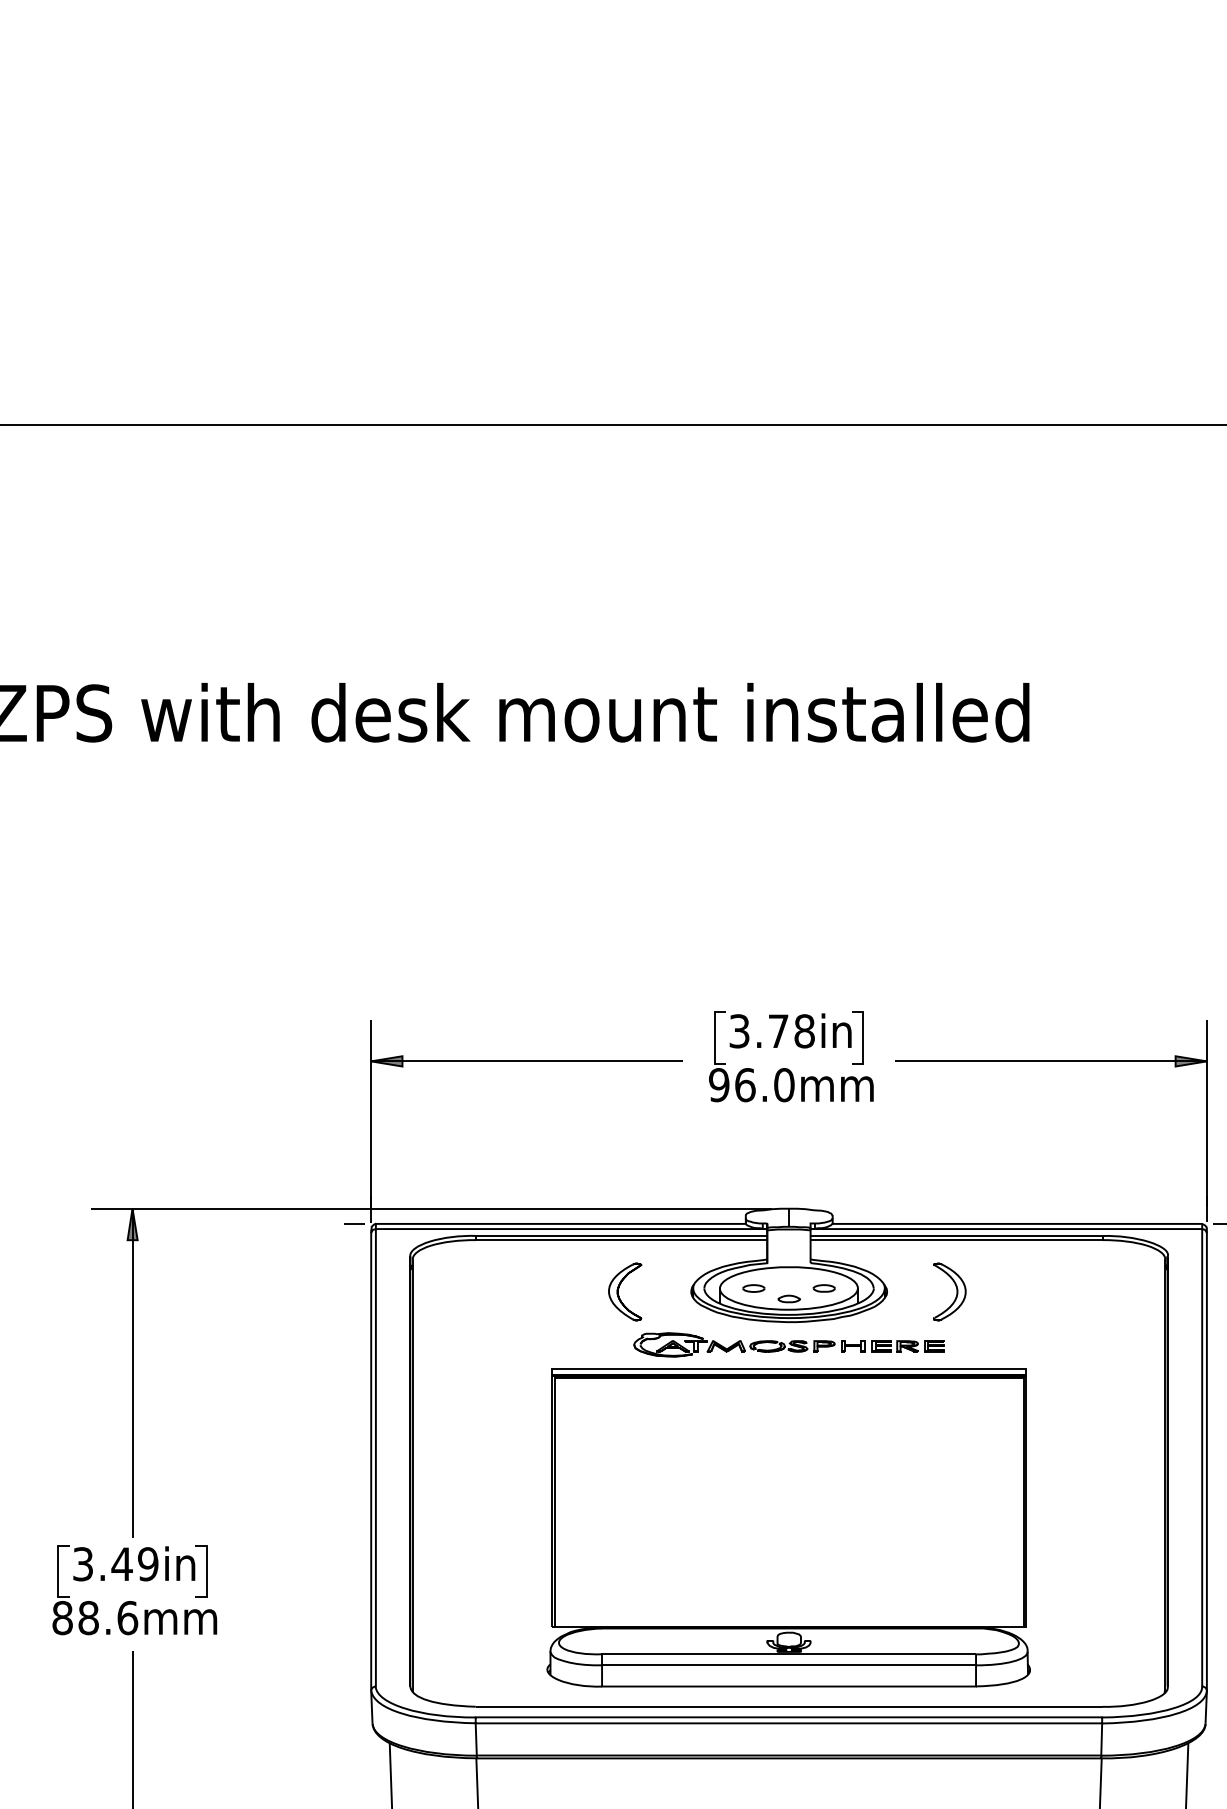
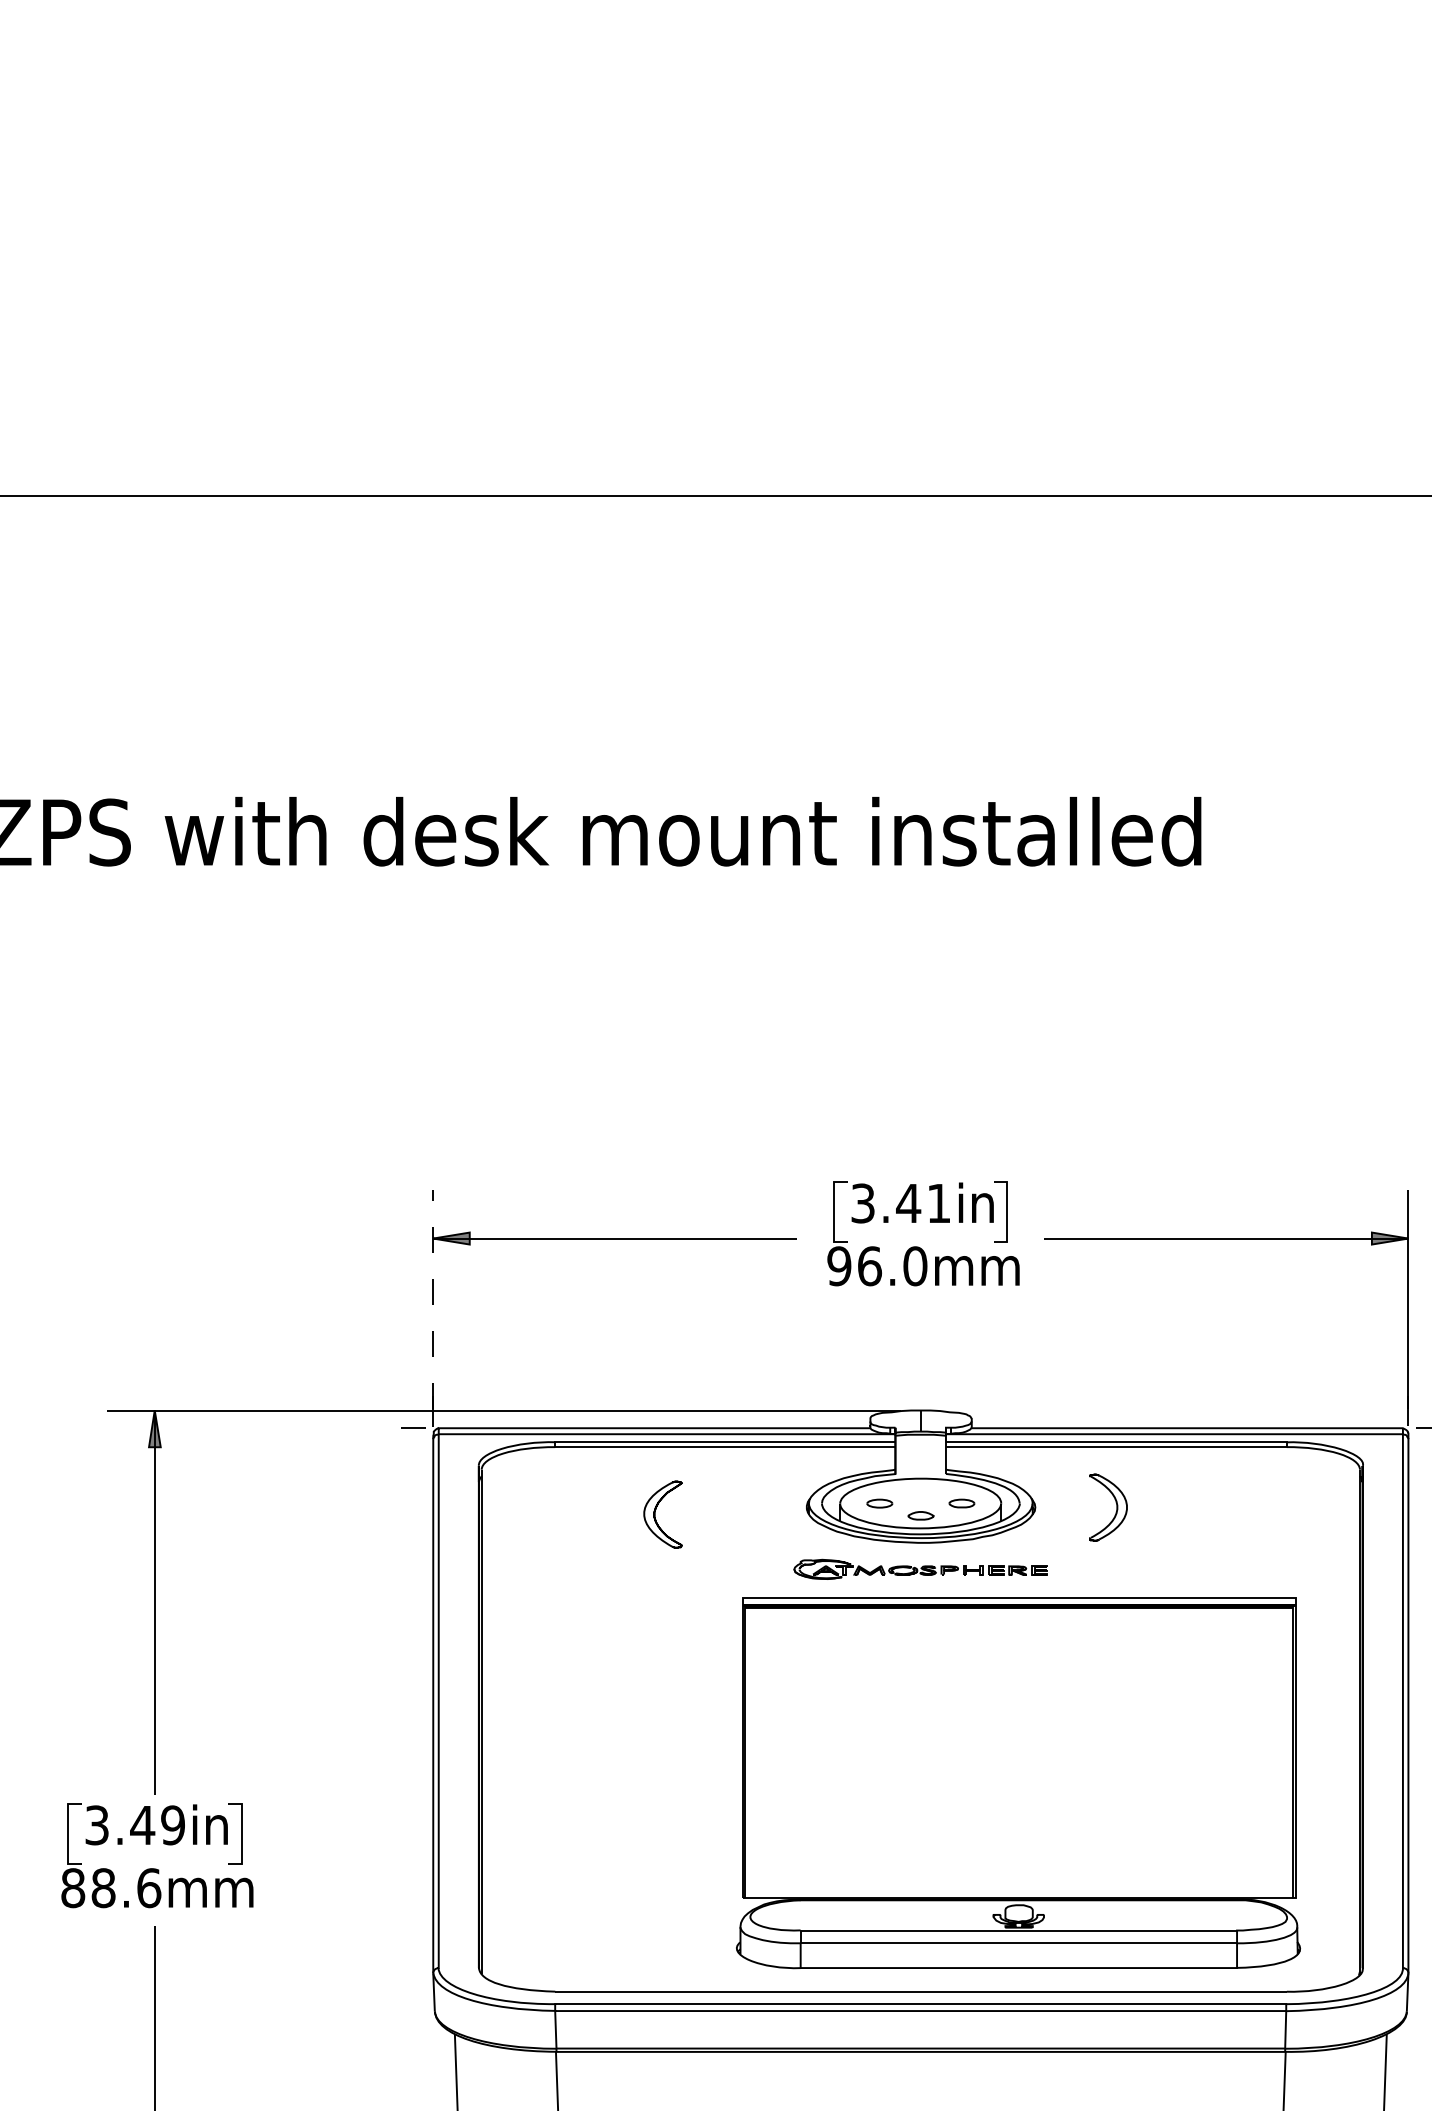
text: (790, 1031) -> (922, 1203), 3.78in -> 3.41in
line: (371, 1113) -> (433, 1299), solid -> dashed
part: (619, 1288) -> (656, 1510), moved
part: (788, 1344) -> (920, 1568), size x0.7
part: (788, 1527) -> (1018, 1782), moved

